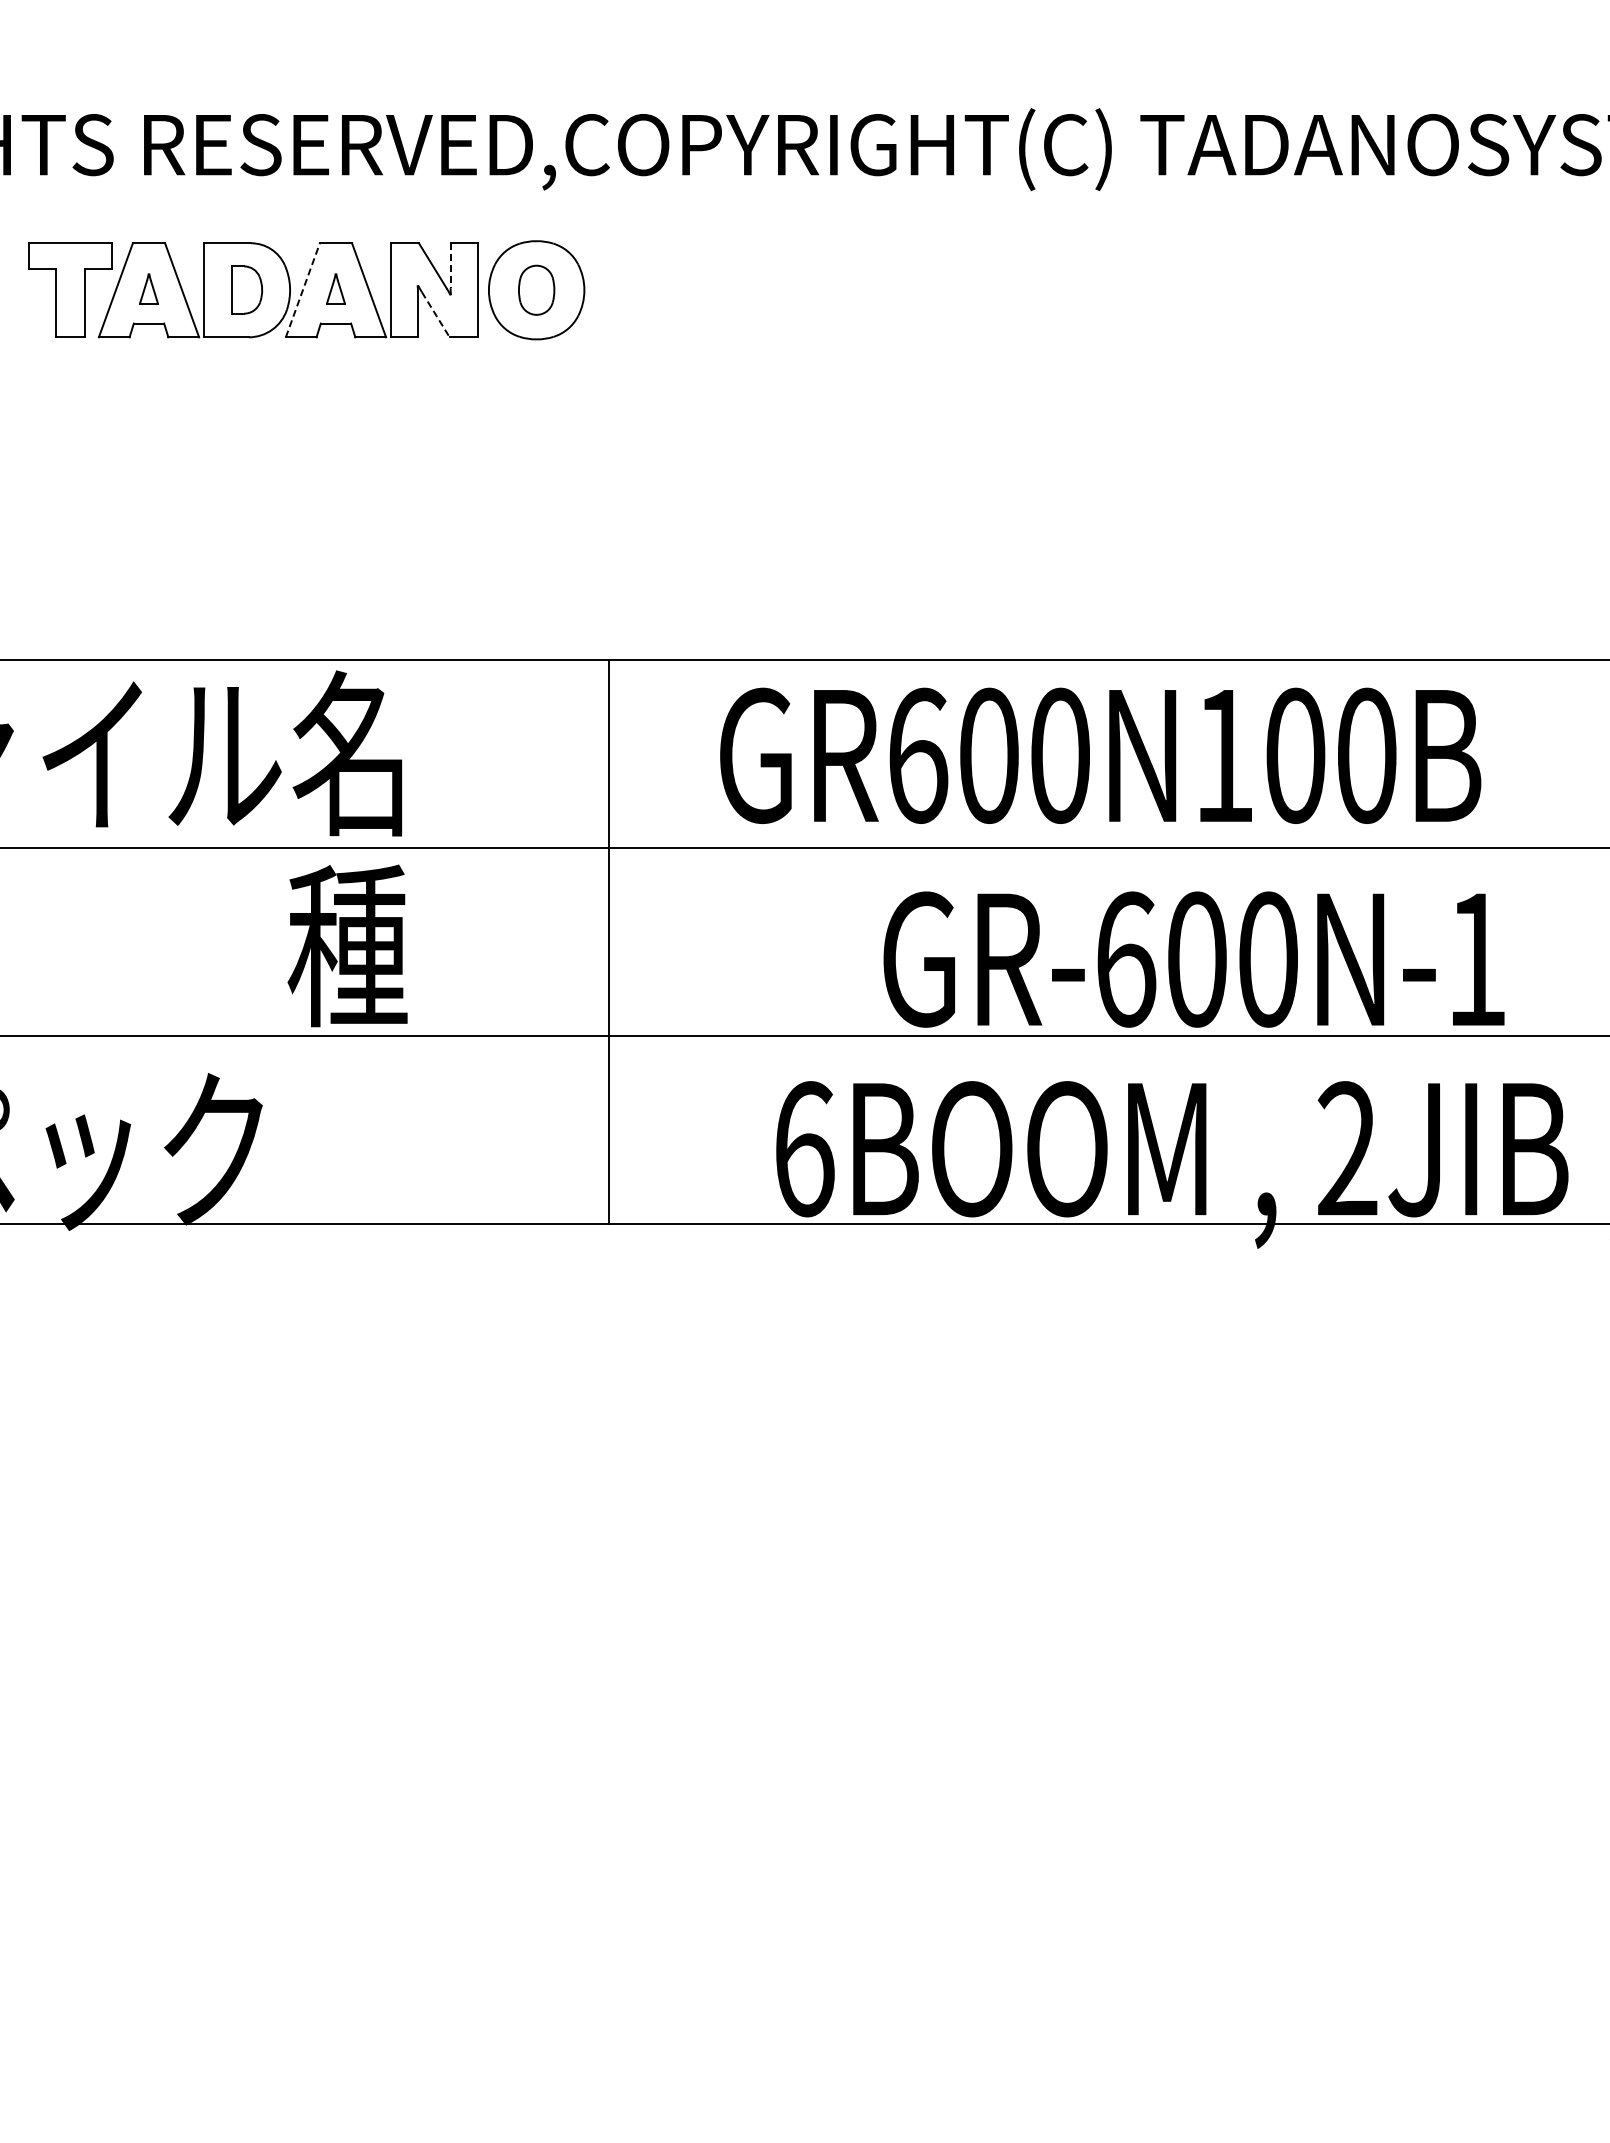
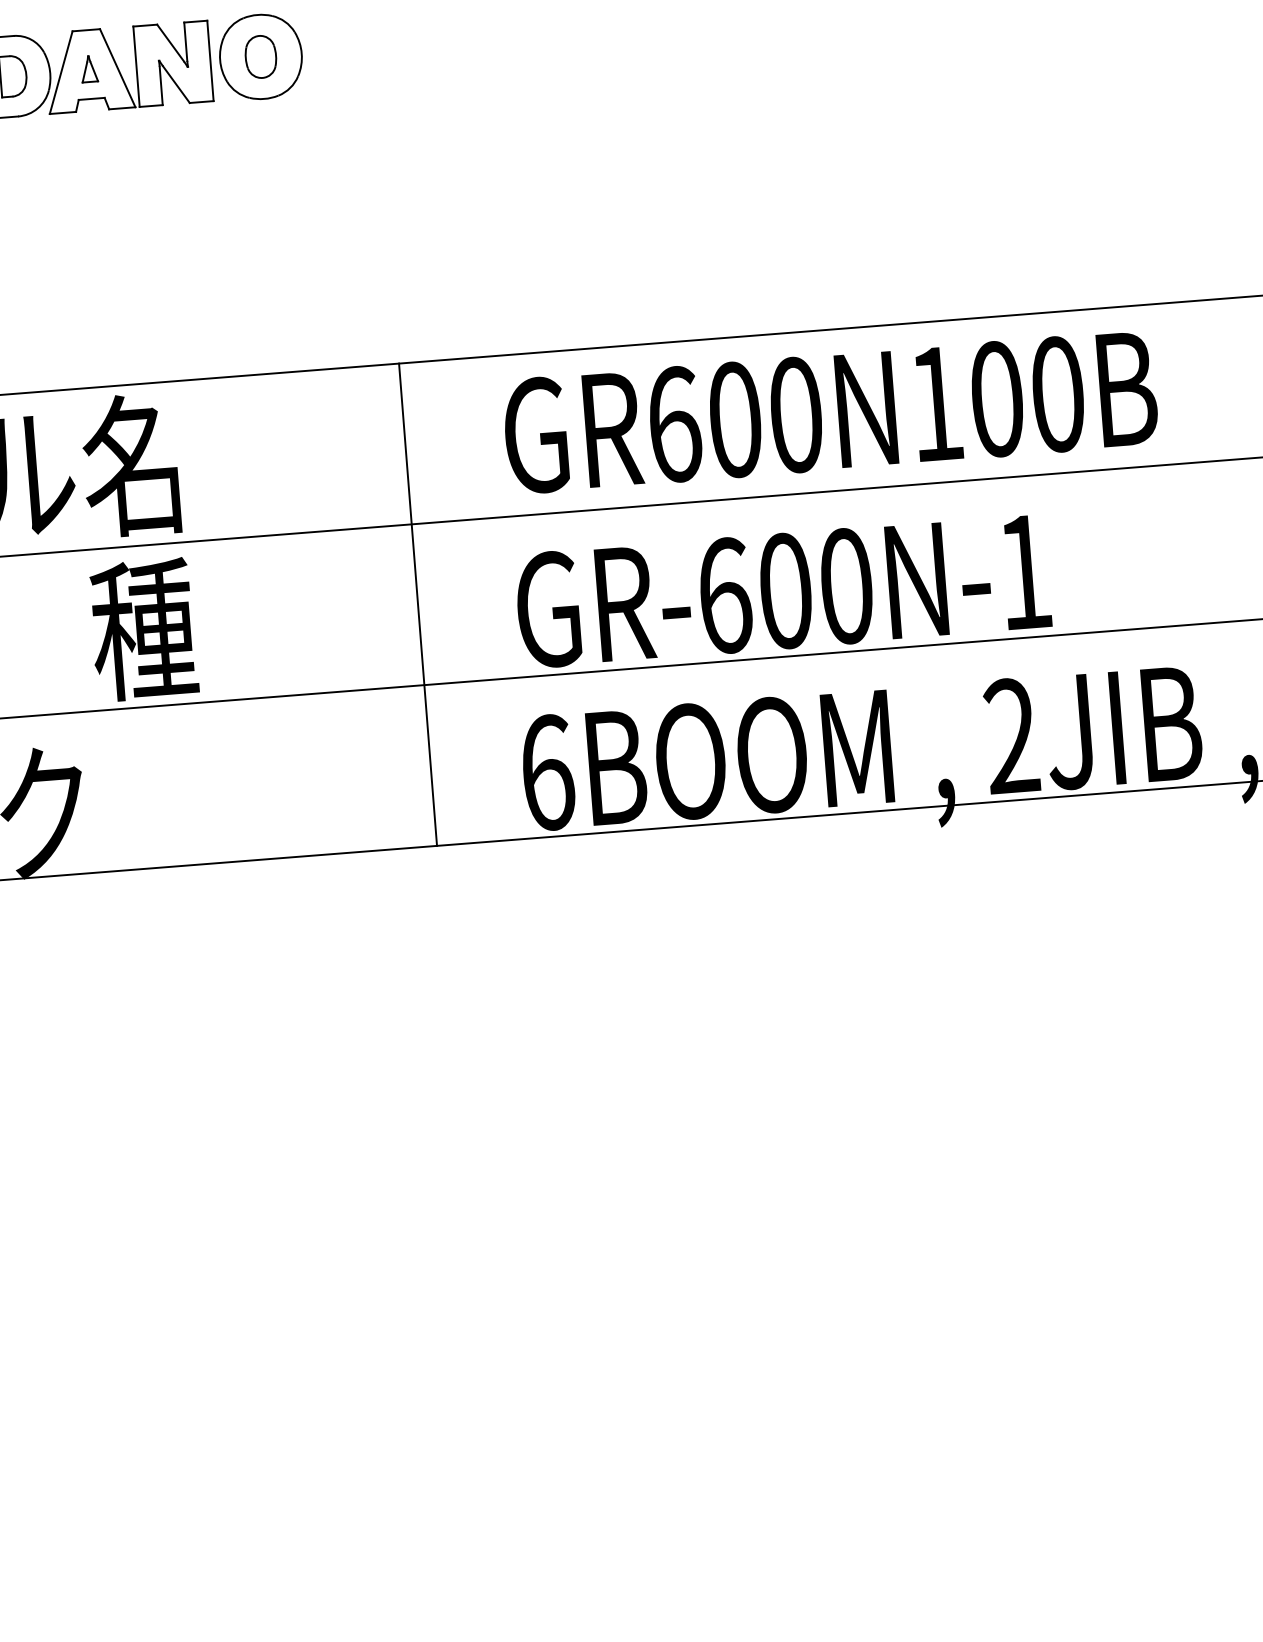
line: (450, 266) -> (185, 42), dashed -> solid
line: (303, 289) -> (61, 71), dashed -> solid
line: (436, 315) -> (177, 85), dashed -> solid
text: (1100, 755) -> (830, 412), moved
line: (609, 941) -> (418, 604), moved
text: (1193, 959) -> (782, 591), moved

